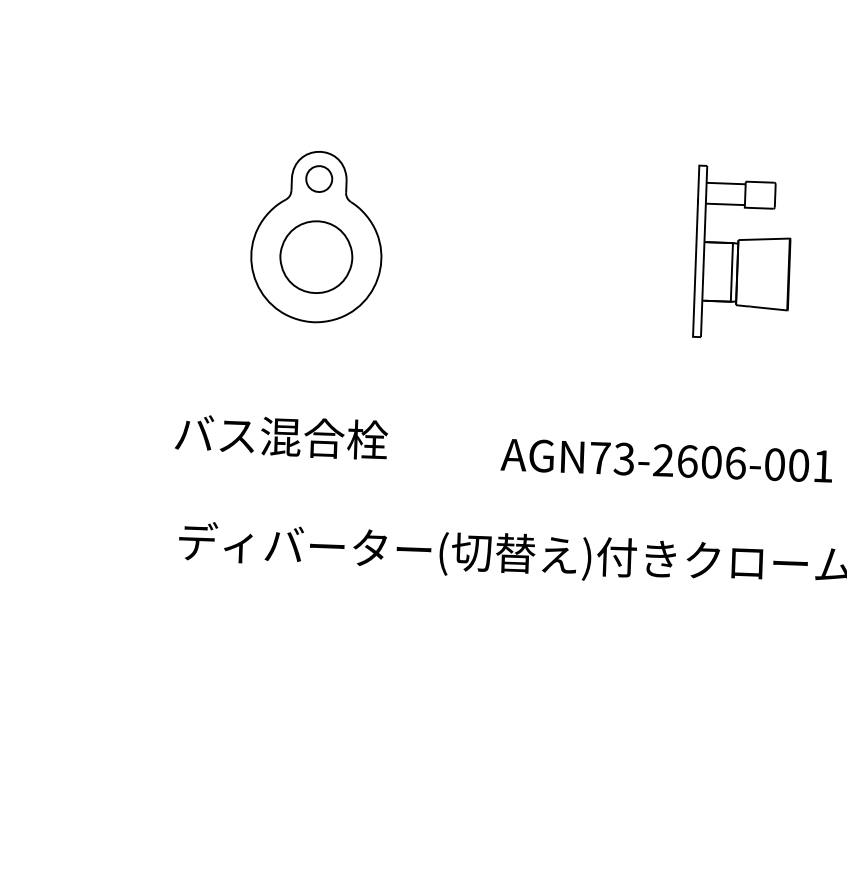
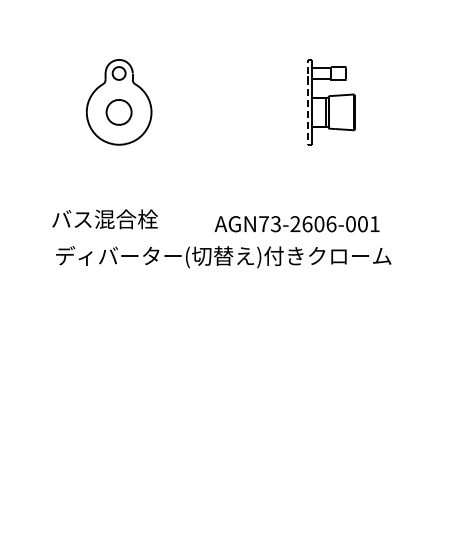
line: (695, 251) -> (307, 102), solid -> dashed
part: (315, 257) -> (118, 112), size x0.7
text: (280, 437) -> (104, 219), moved
text: (665, 461) -> (296, 224), moved

